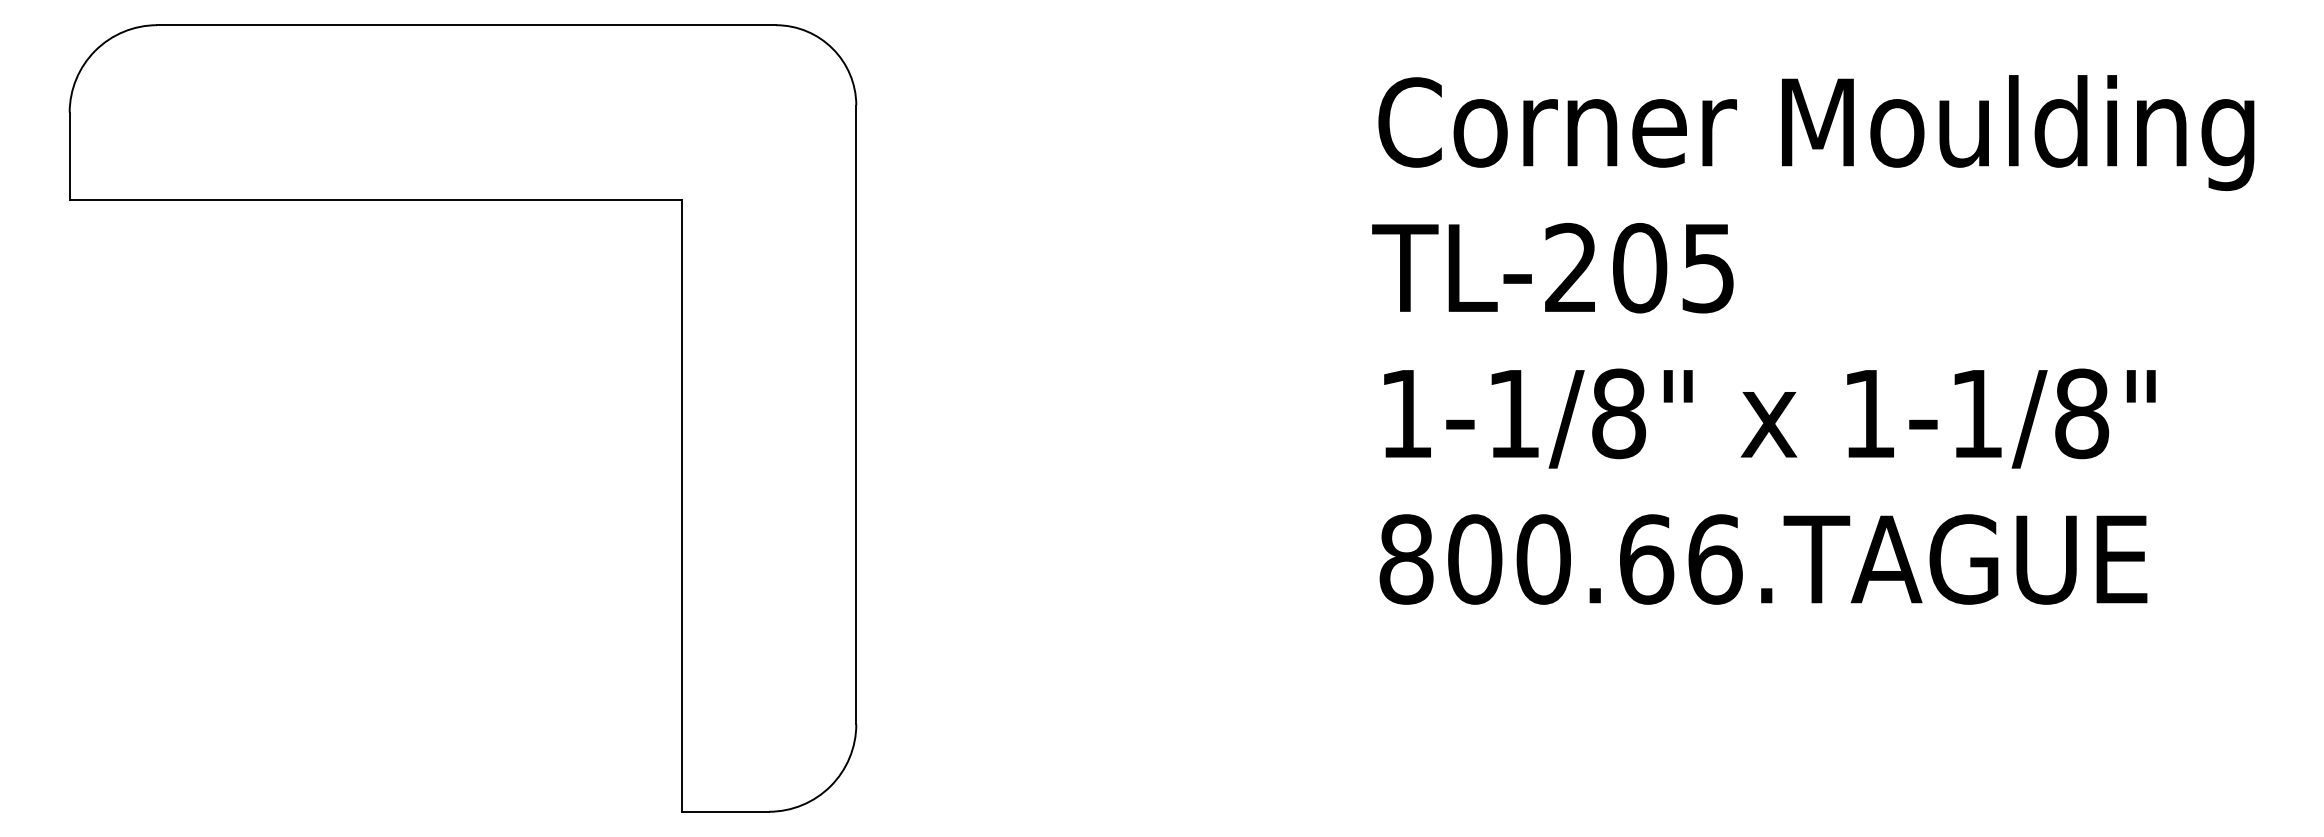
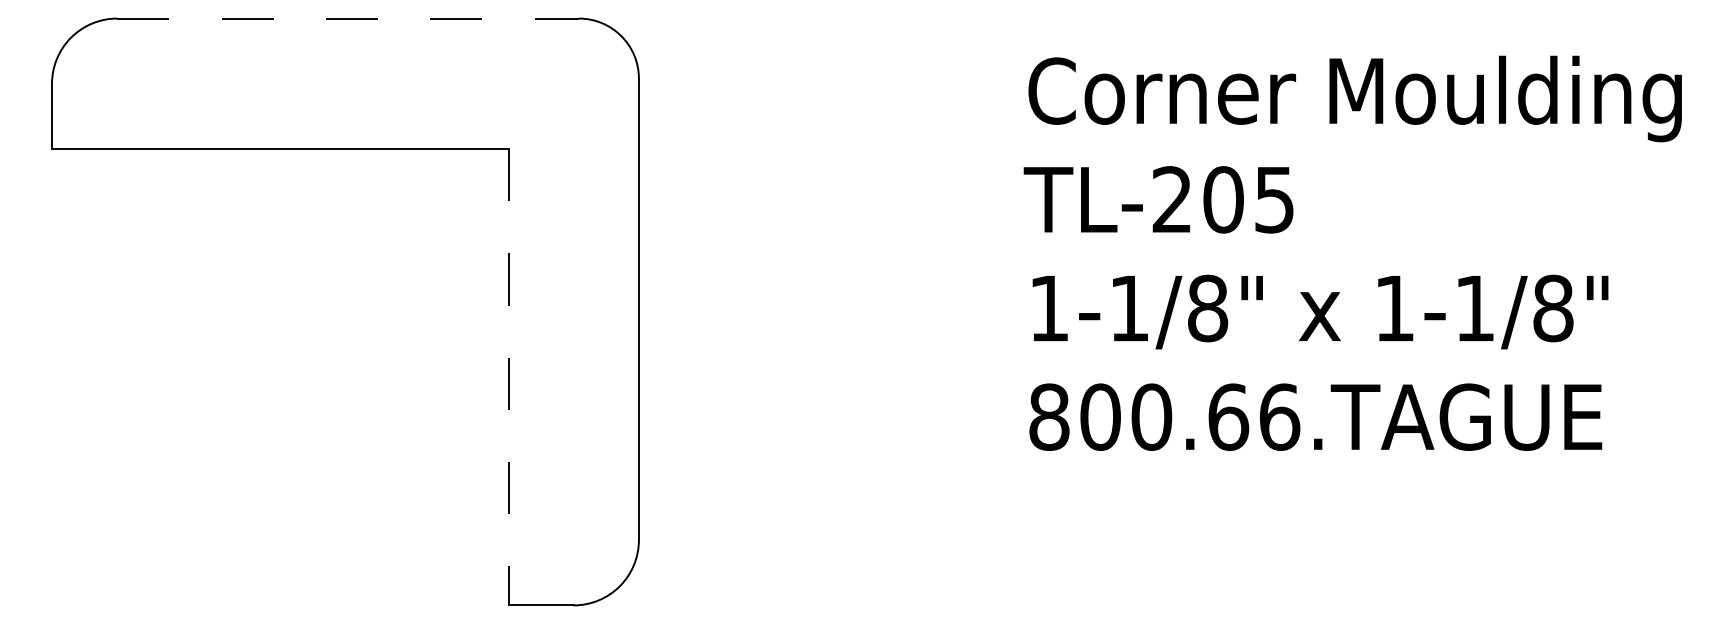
line: (467, 25) -> (348, 18), solid -> dashed
line: (681, 505) -> (508, 376), solid -> dashed

